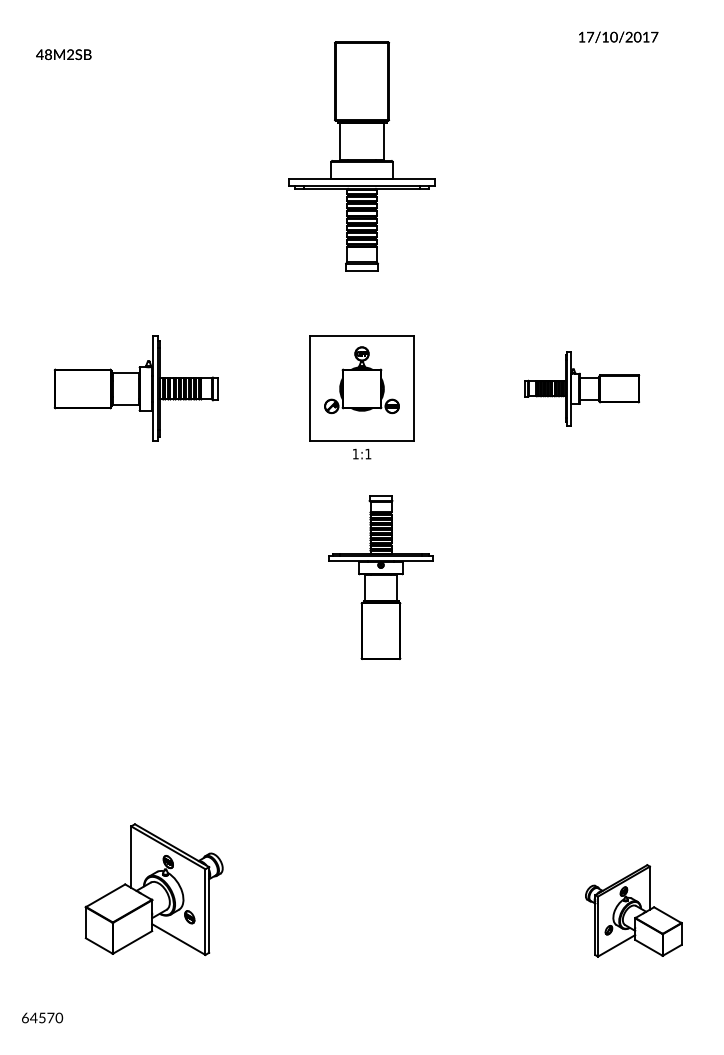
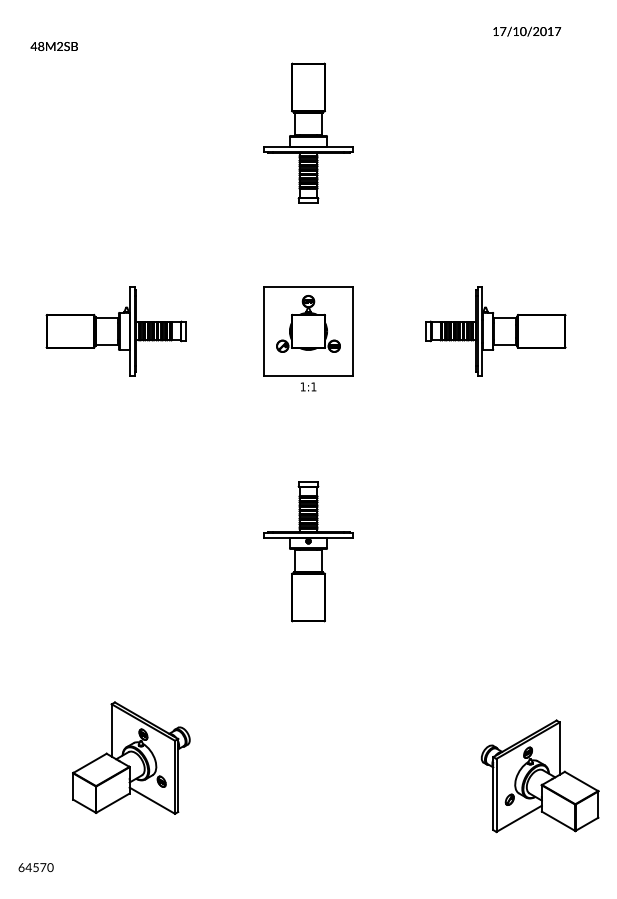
part: (361, 156) -> (308, 133), size x0.71
part: (581, 388) -> (495, 331), size x1.43
part: (380, 577) -> (308, 551), moved
part: (633, 910) -> (539, 775), size x1.43

